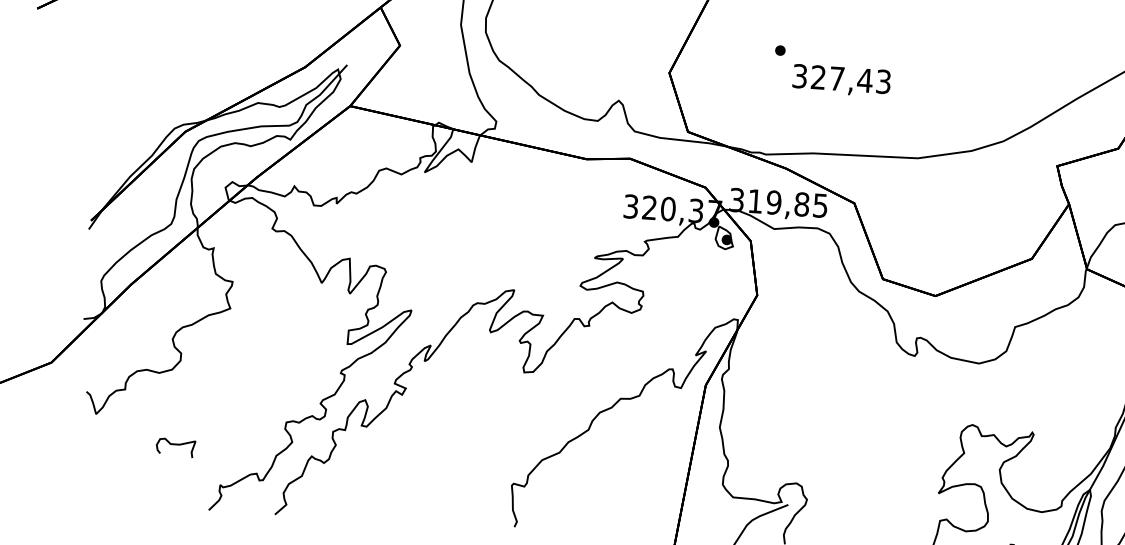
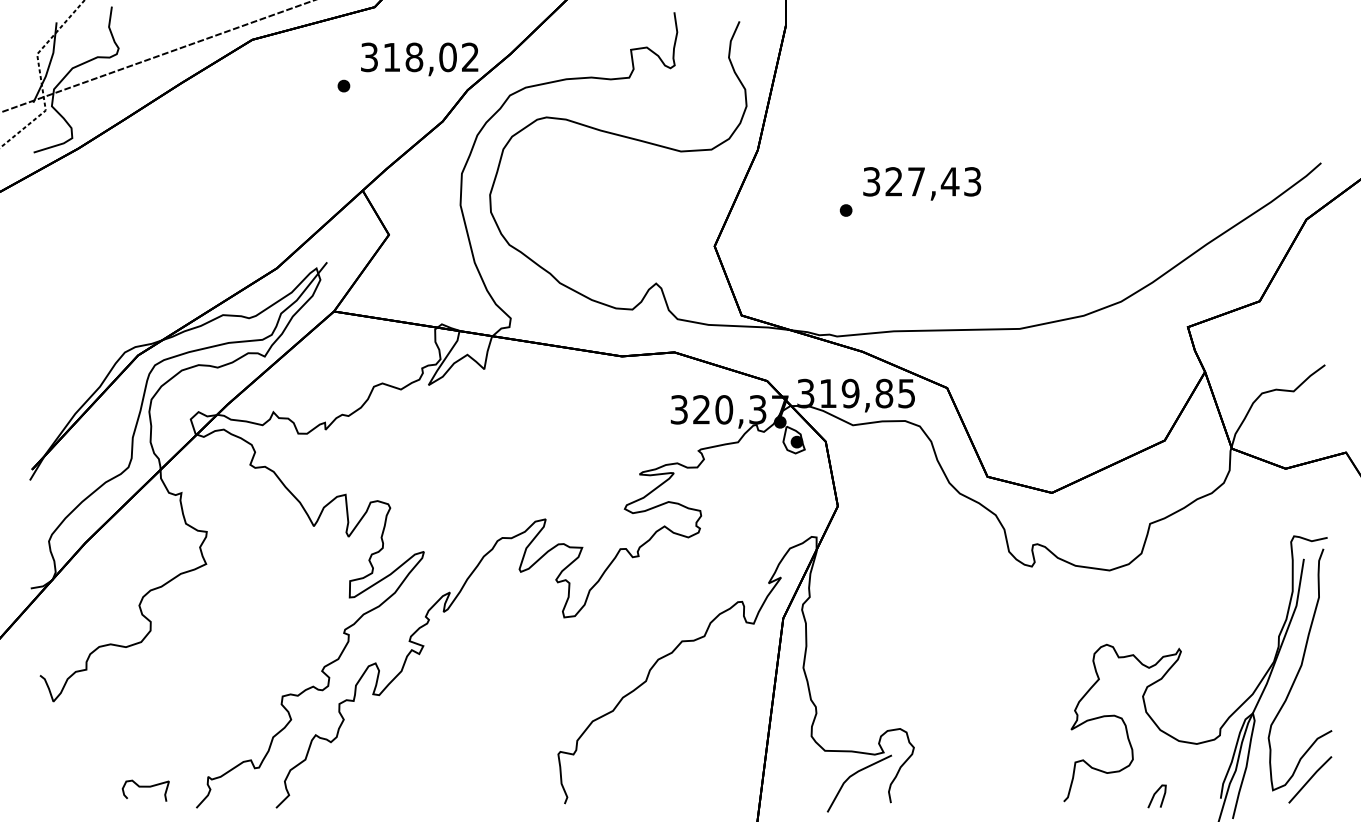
text: (841, 80) -> (922, 183), moved
curve: (175, 445) -> (145, 787), moved

